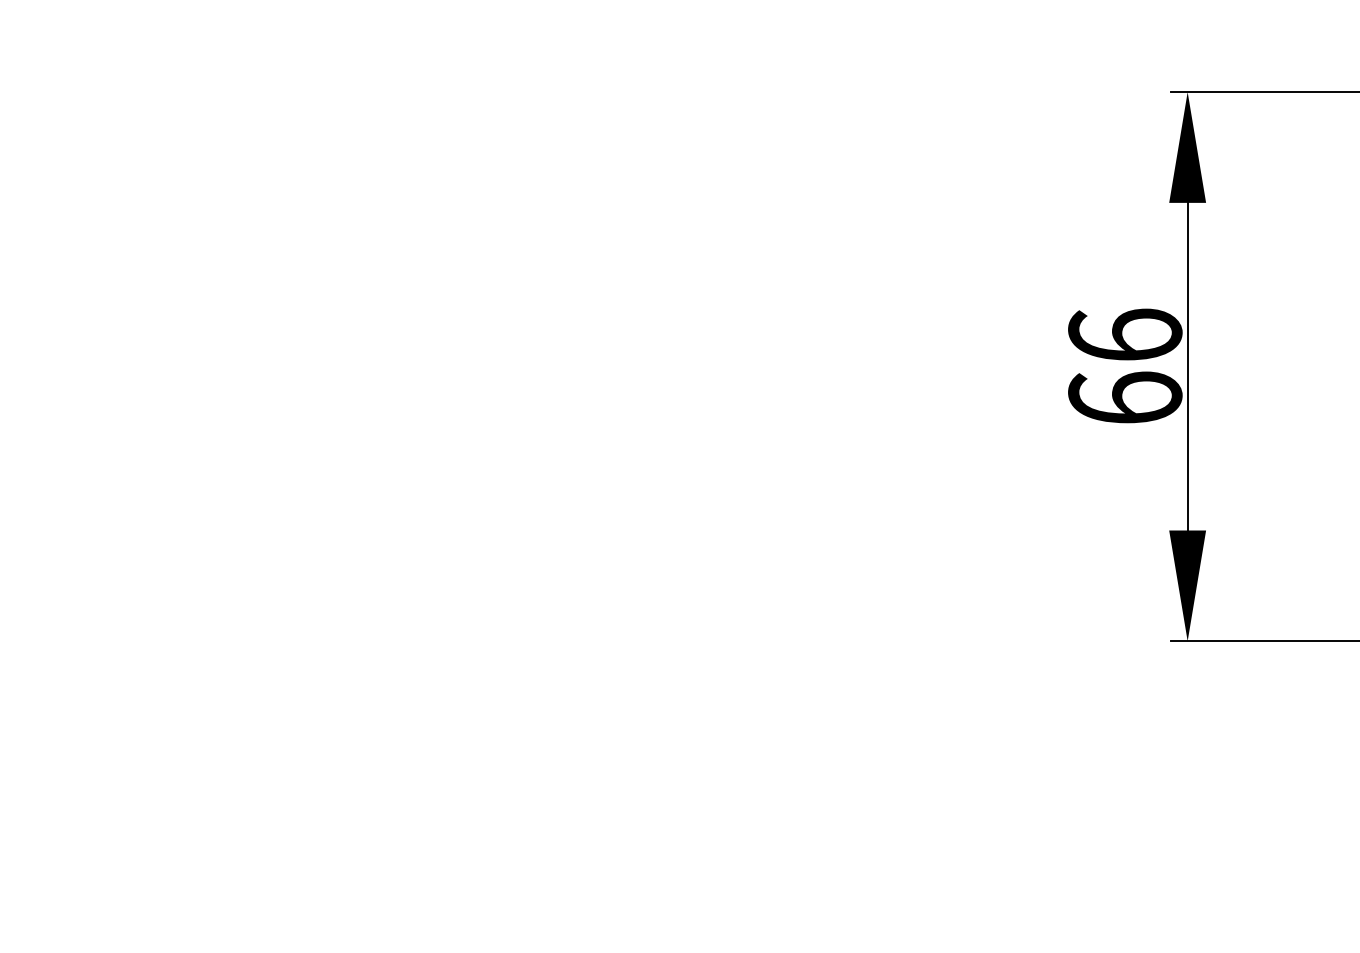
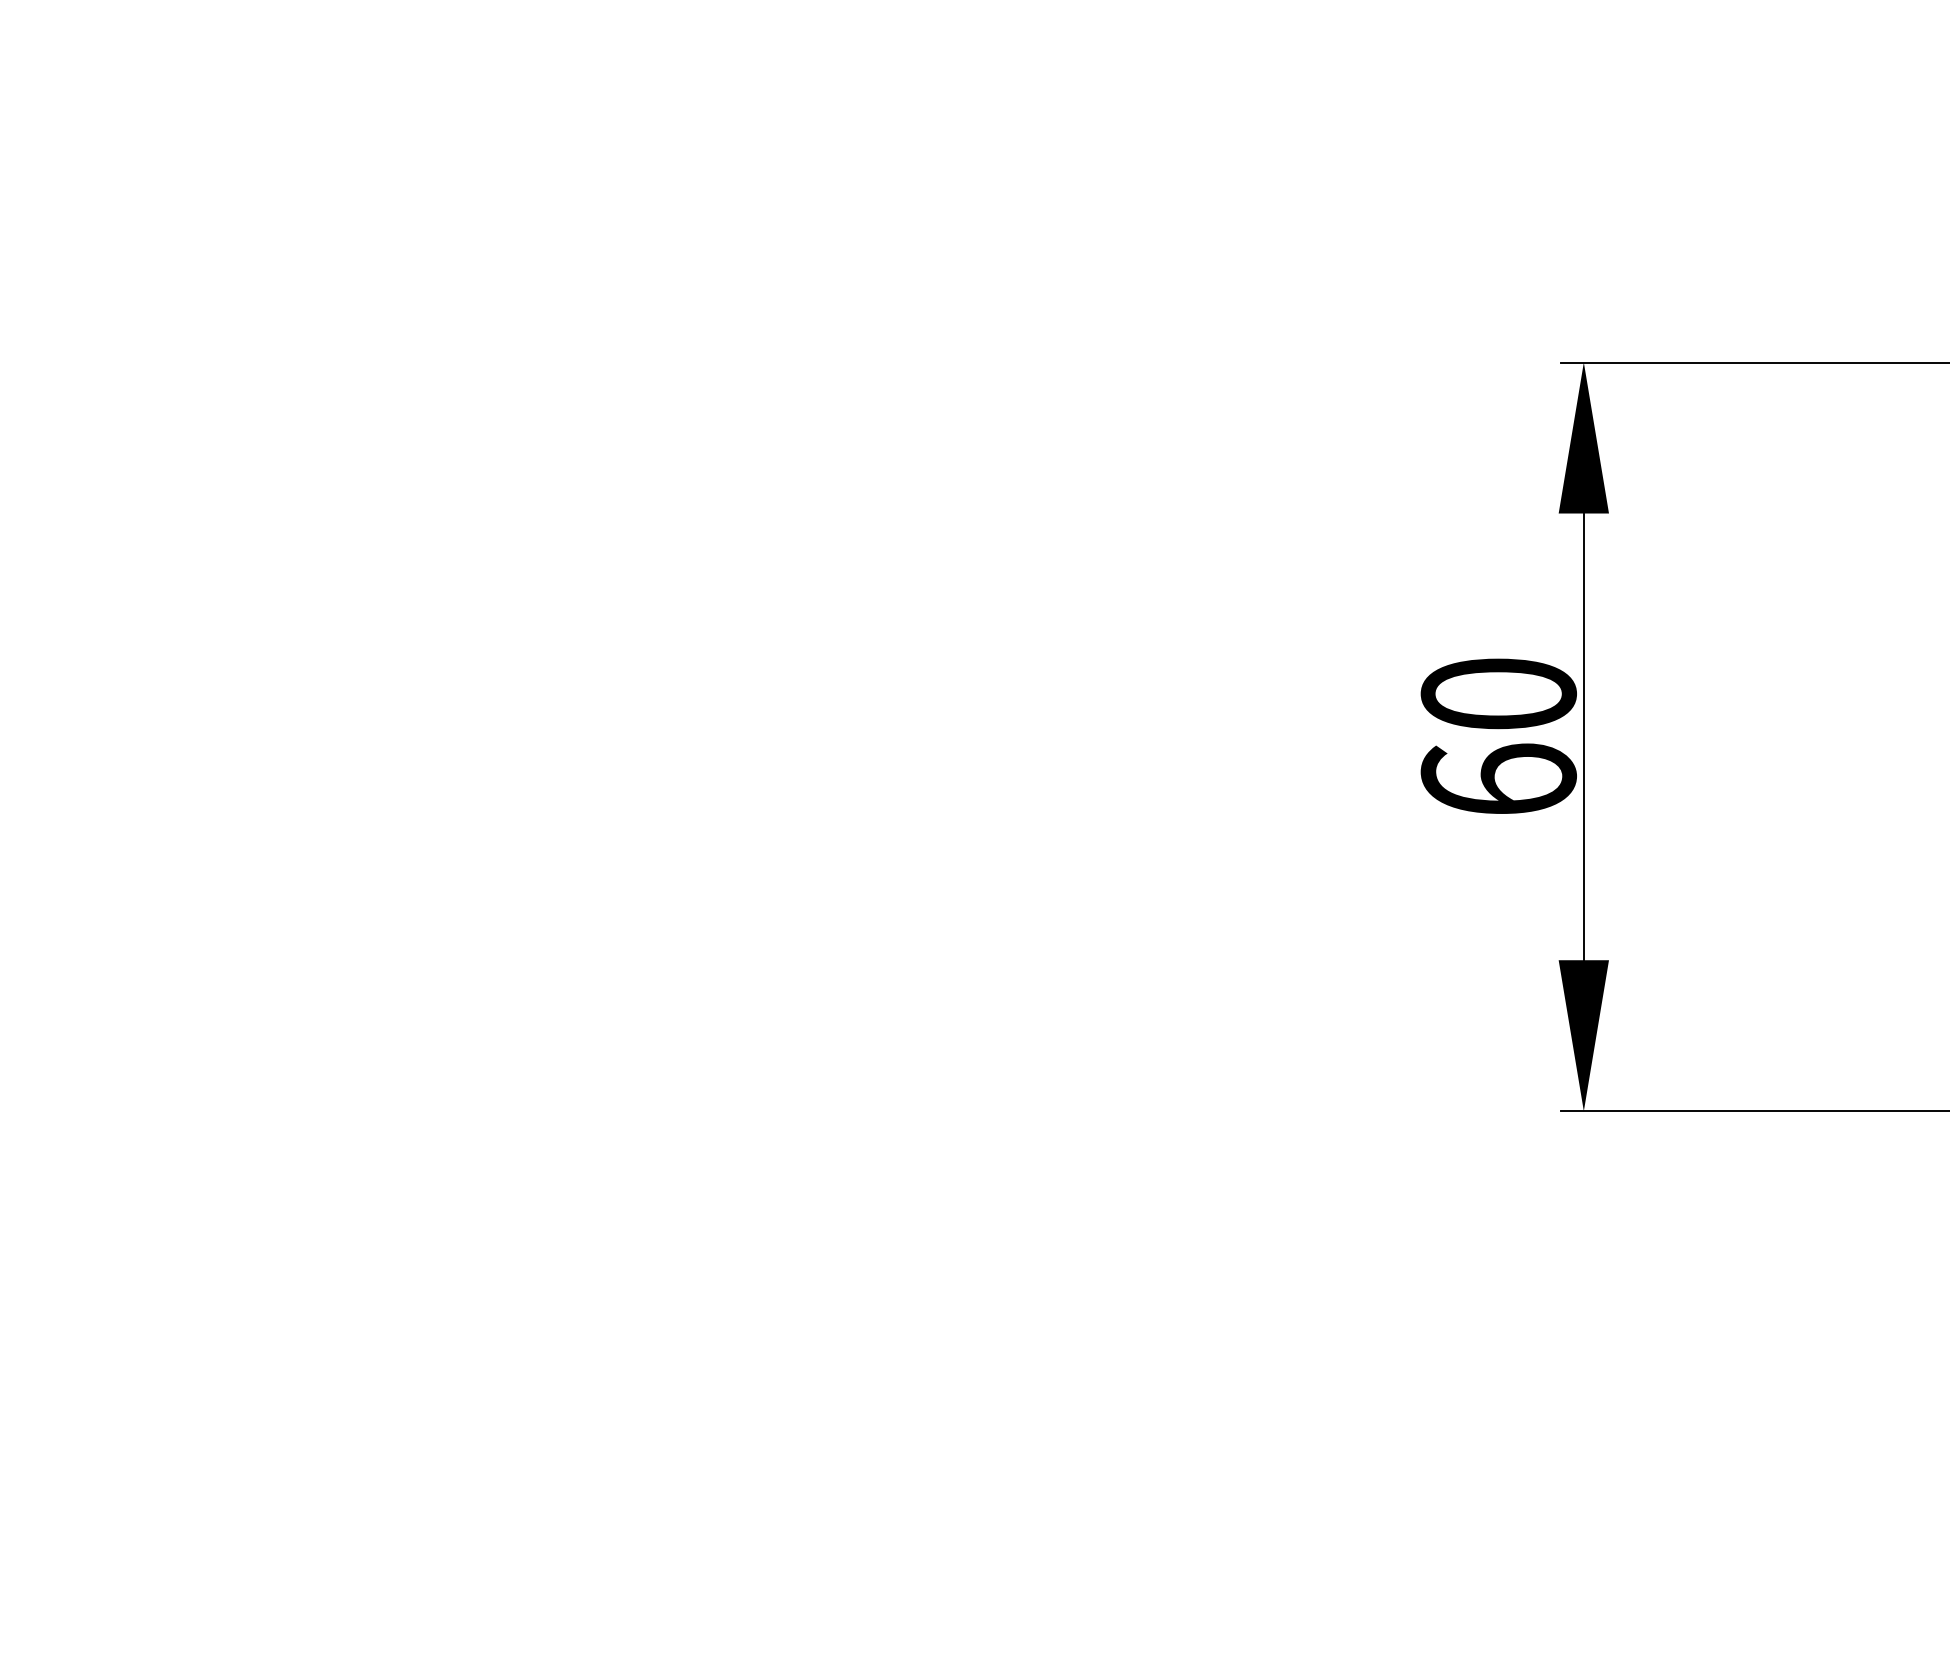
text: (1125, 334) -> (1498, 693), 66 -> 60

